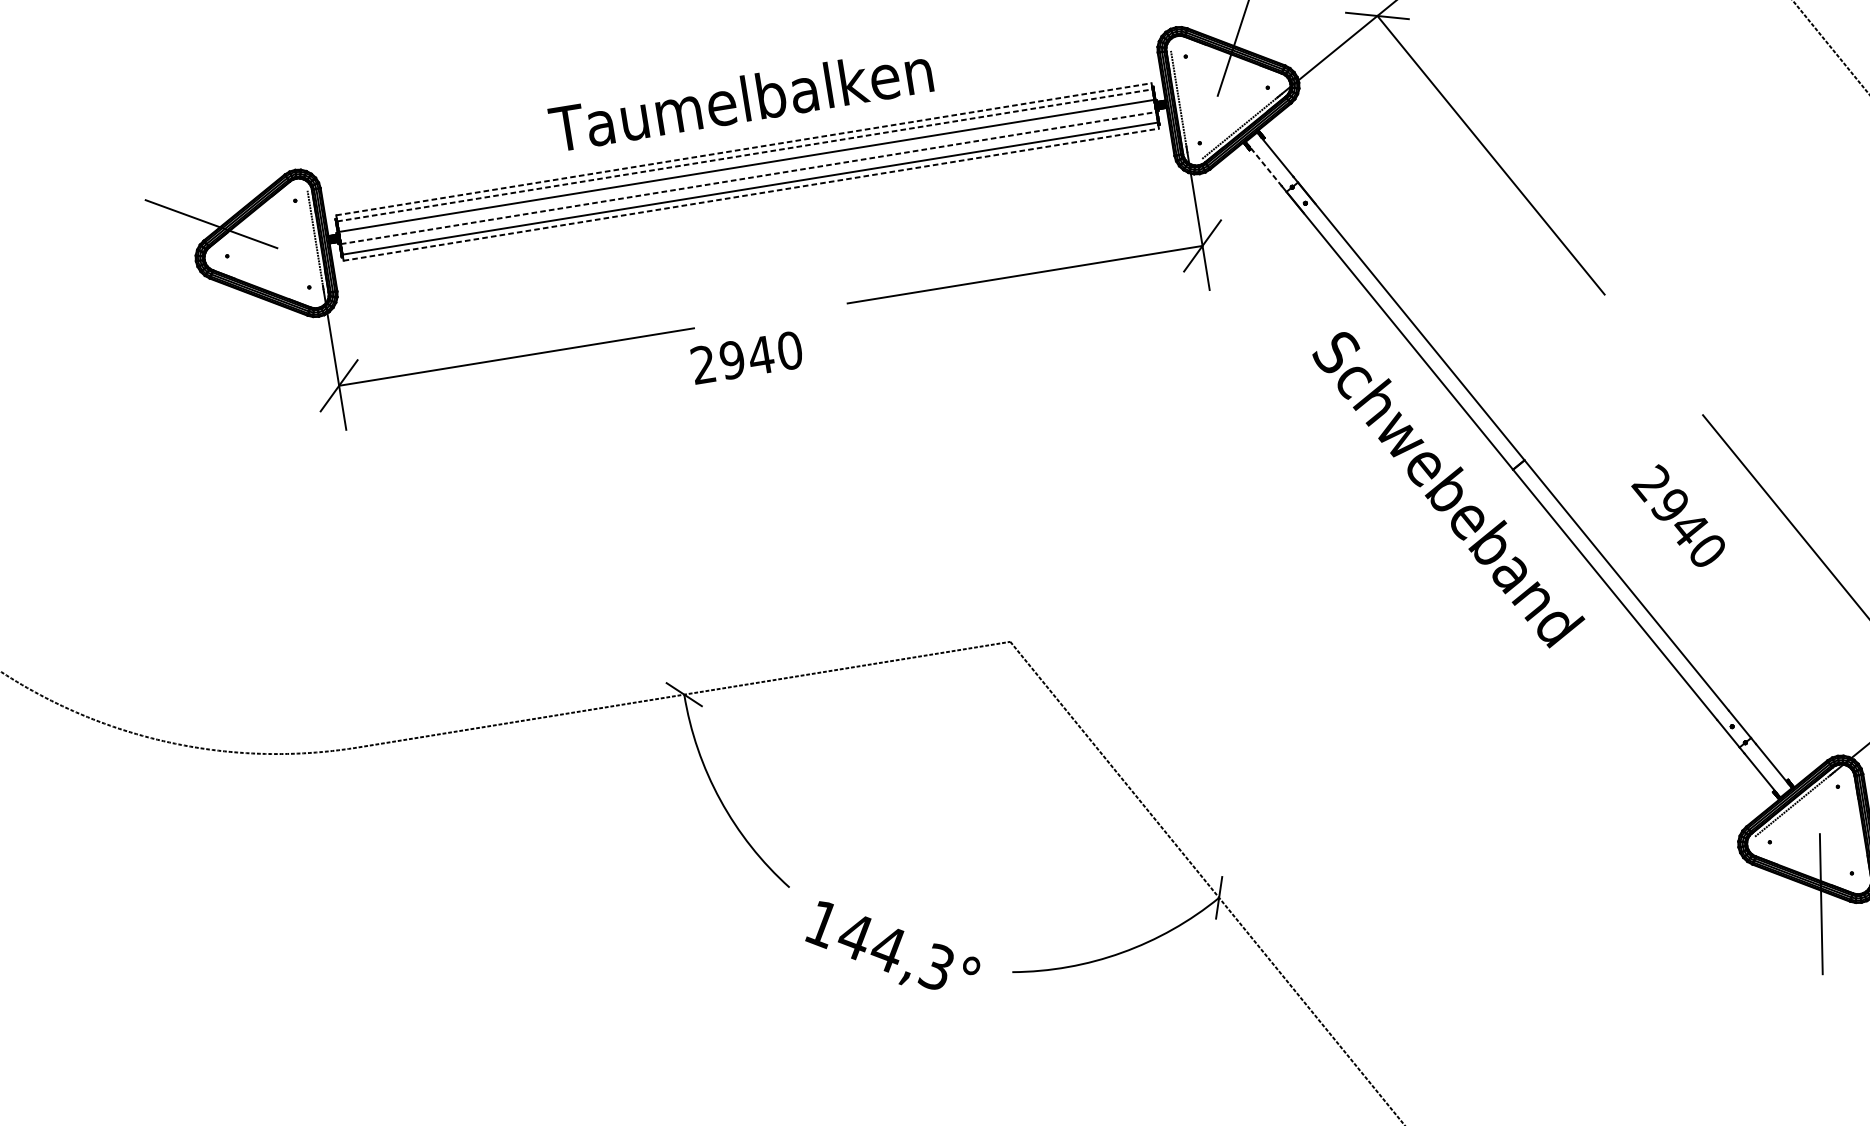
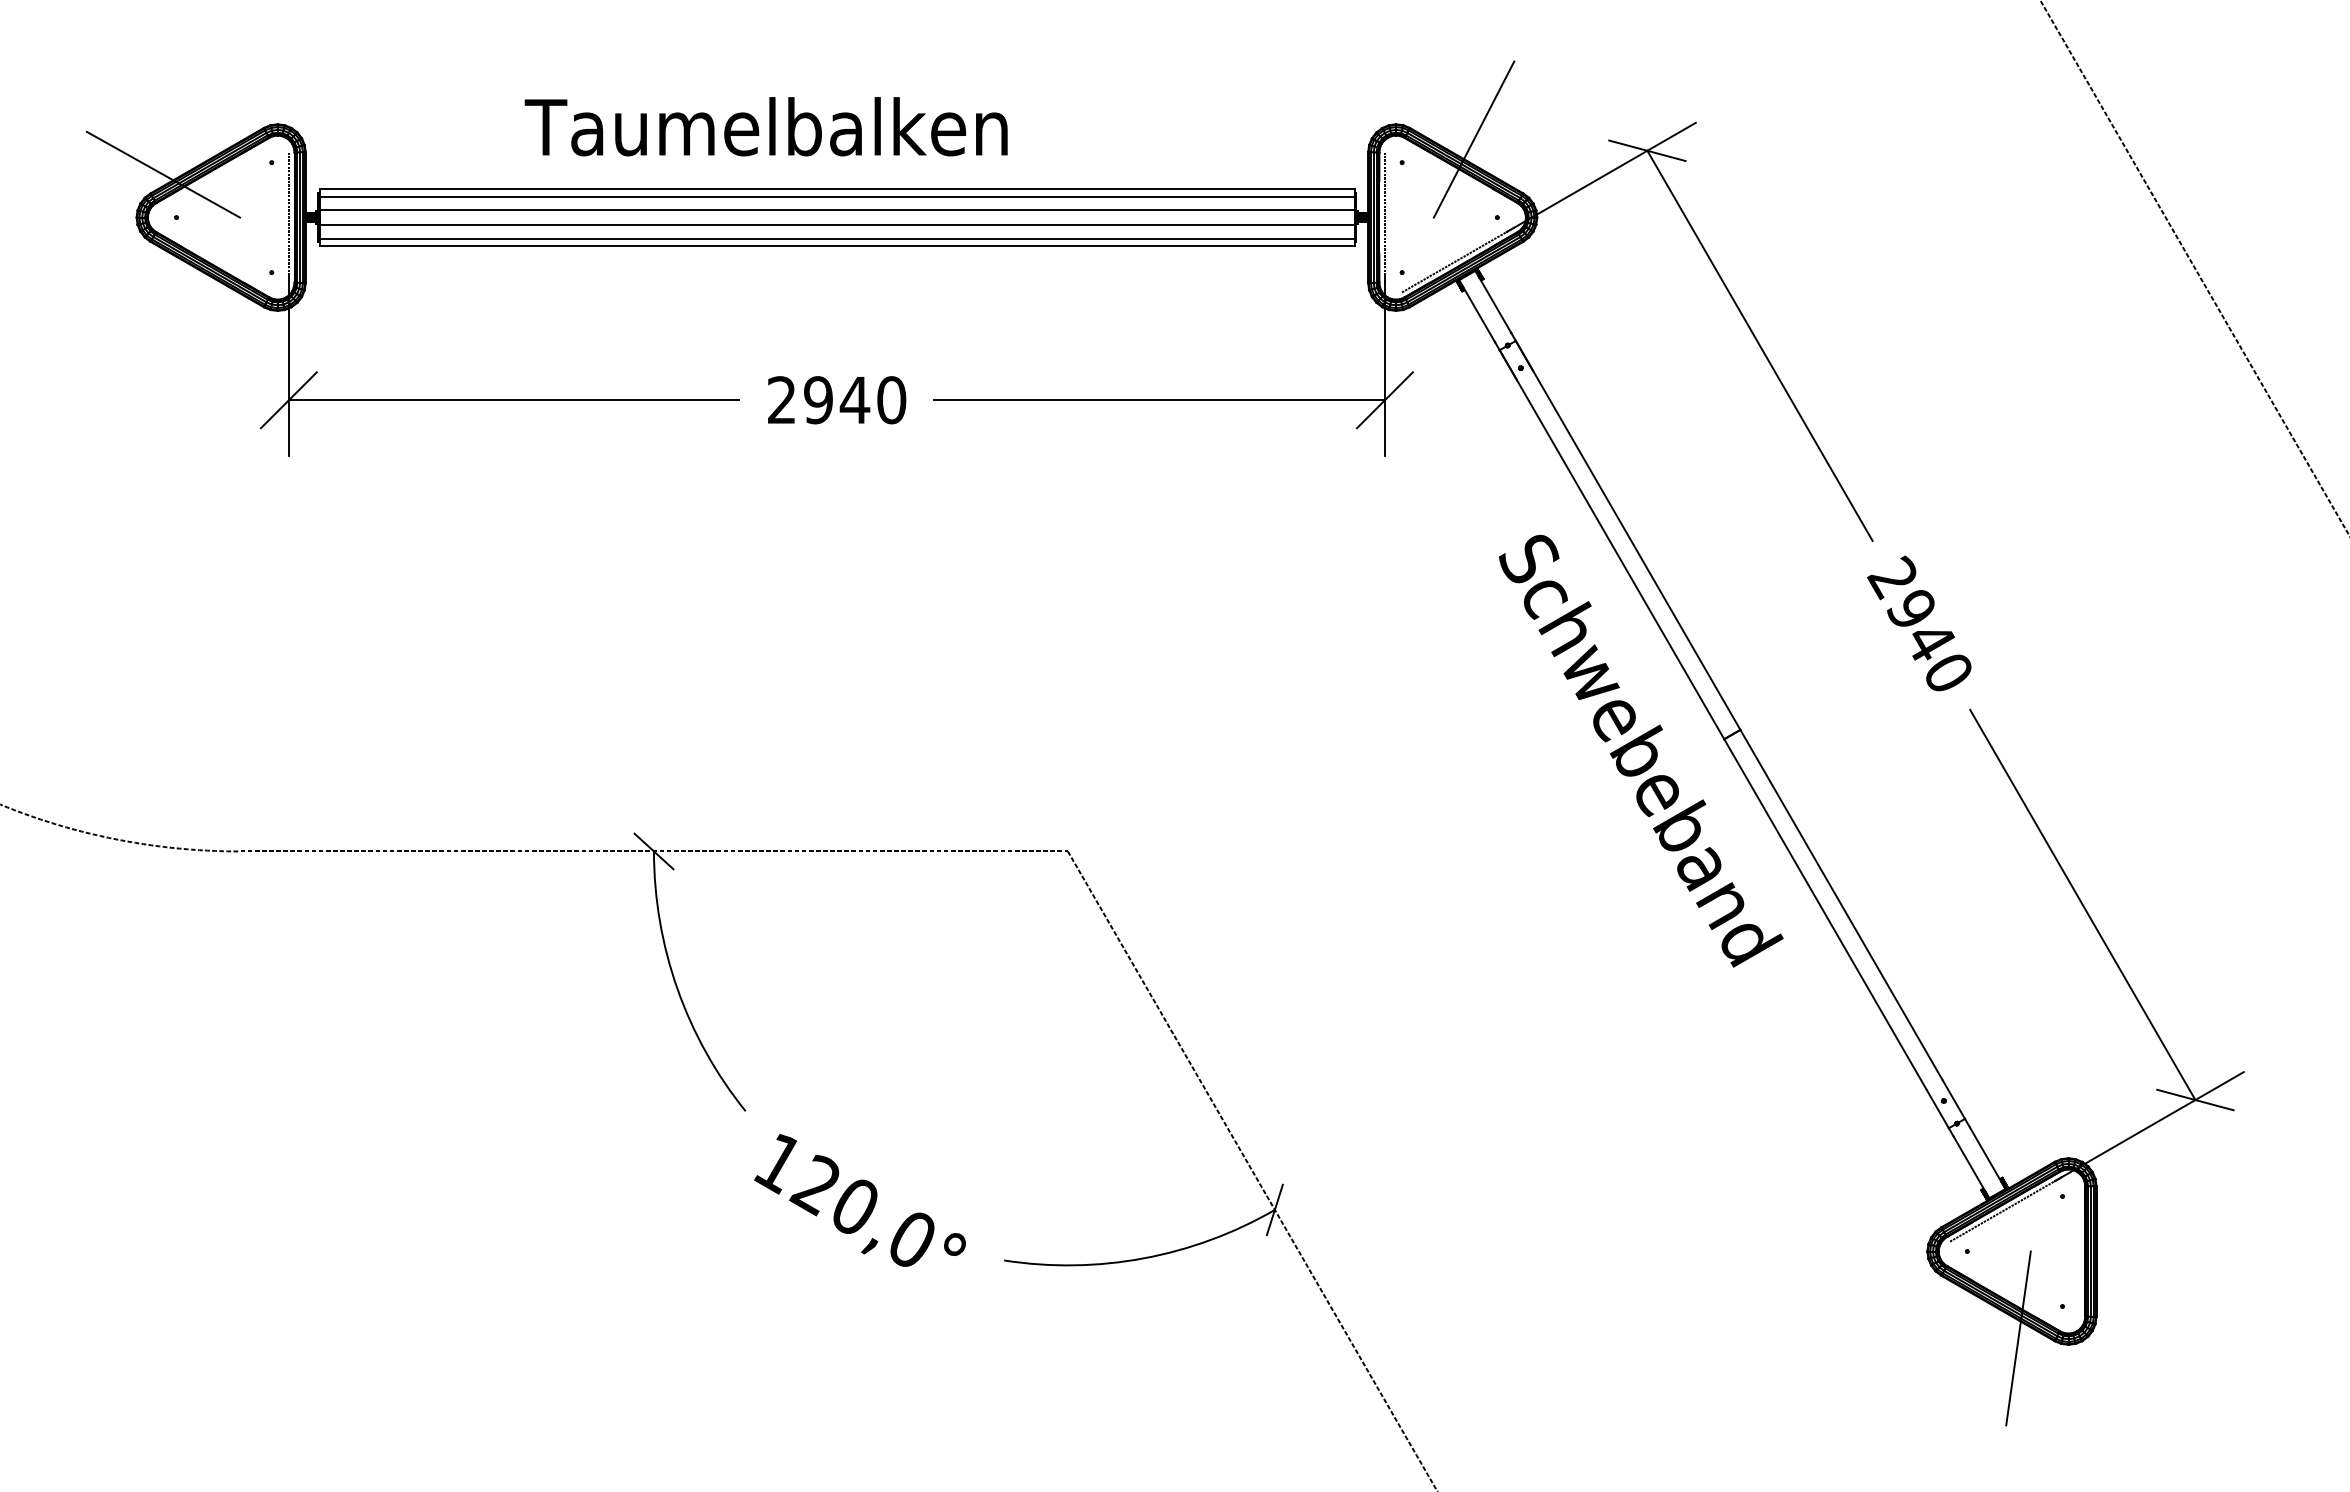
text: (740, 99) -> (765, 126), moved
line: (744, 149) -> (837, 188), dashed -> solid
line: (745, 155) -> (837, 196), dashed -> solid
line: (1266, 166) -> (1479, 314), dashed -> solid
line: (748, 178) -> (837, 225), dashed -> solid
line: (751, 194) -> (837, 246), dashed -> solid
text: (747, 357) -> (837, 400), moved
text: (1678, 515) -> (1919, 623), moved
text: (893, 951) -> (861, 1210), 144,3° -> 120,0°

